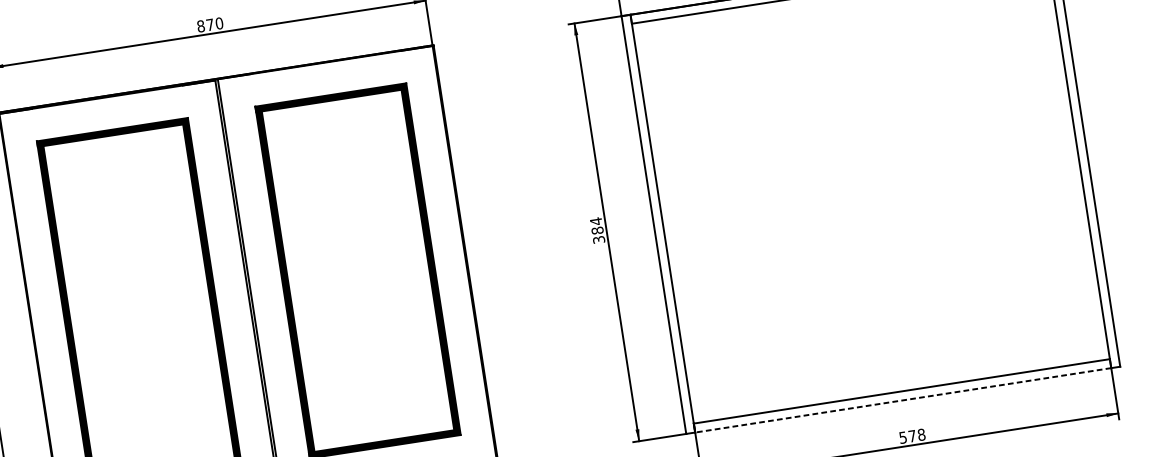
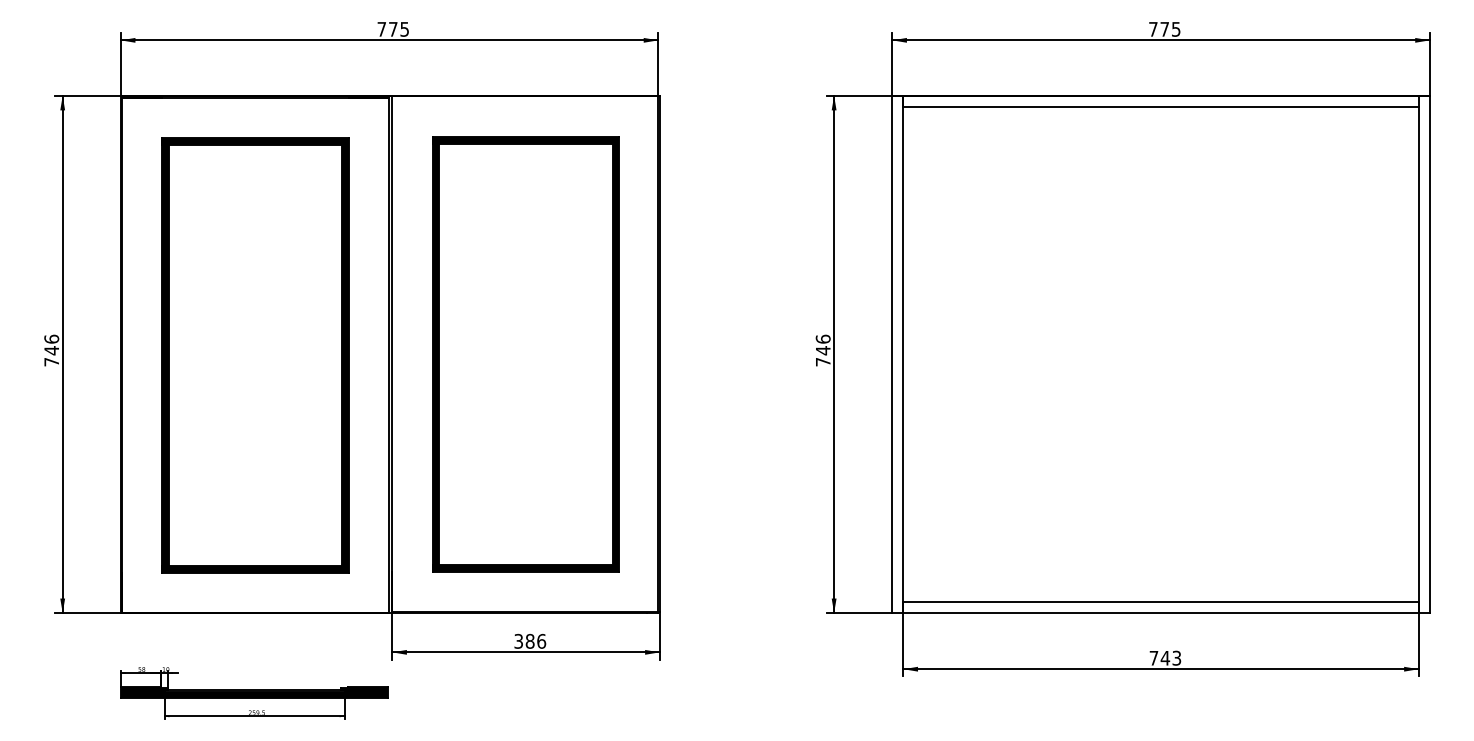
text: (210, 24) -> (393, 28), 870 -> 775
text: (596, 230) -> (822, 350), 384 -> 746
line: (903, 400) -> (1161, 613), dashed -> solid
text: (912, 435) -> (1165, 657), 578 -> 743

